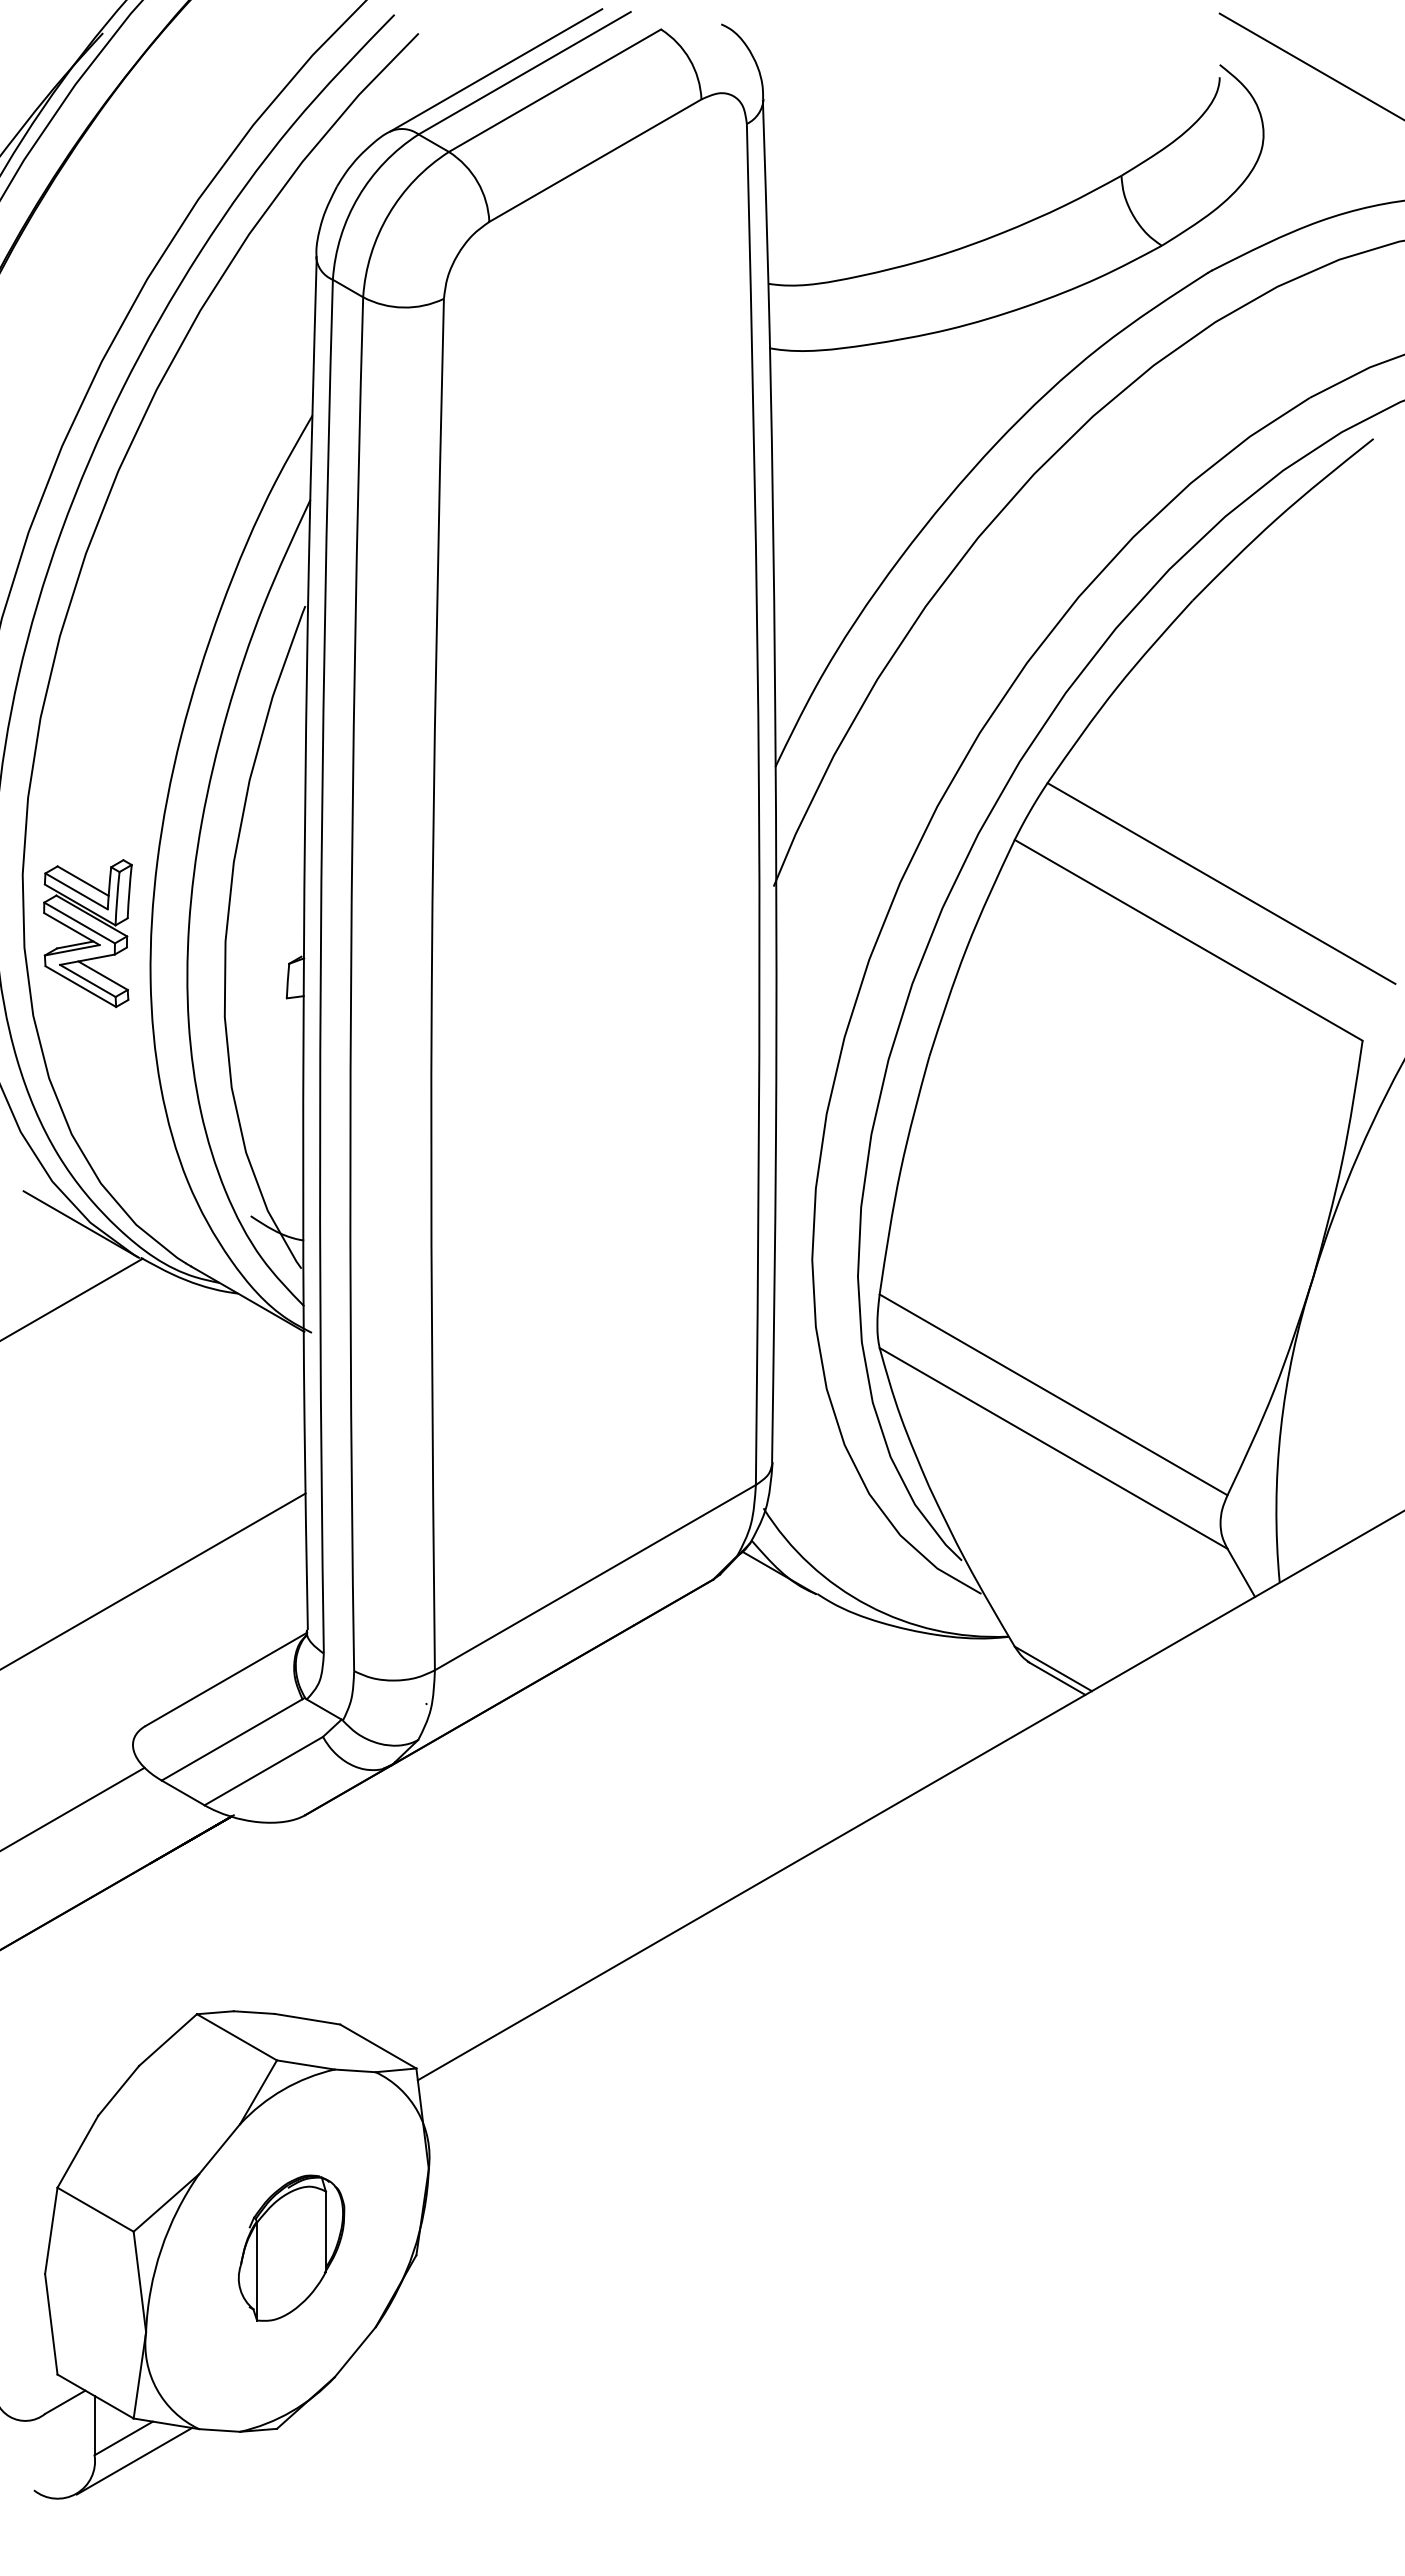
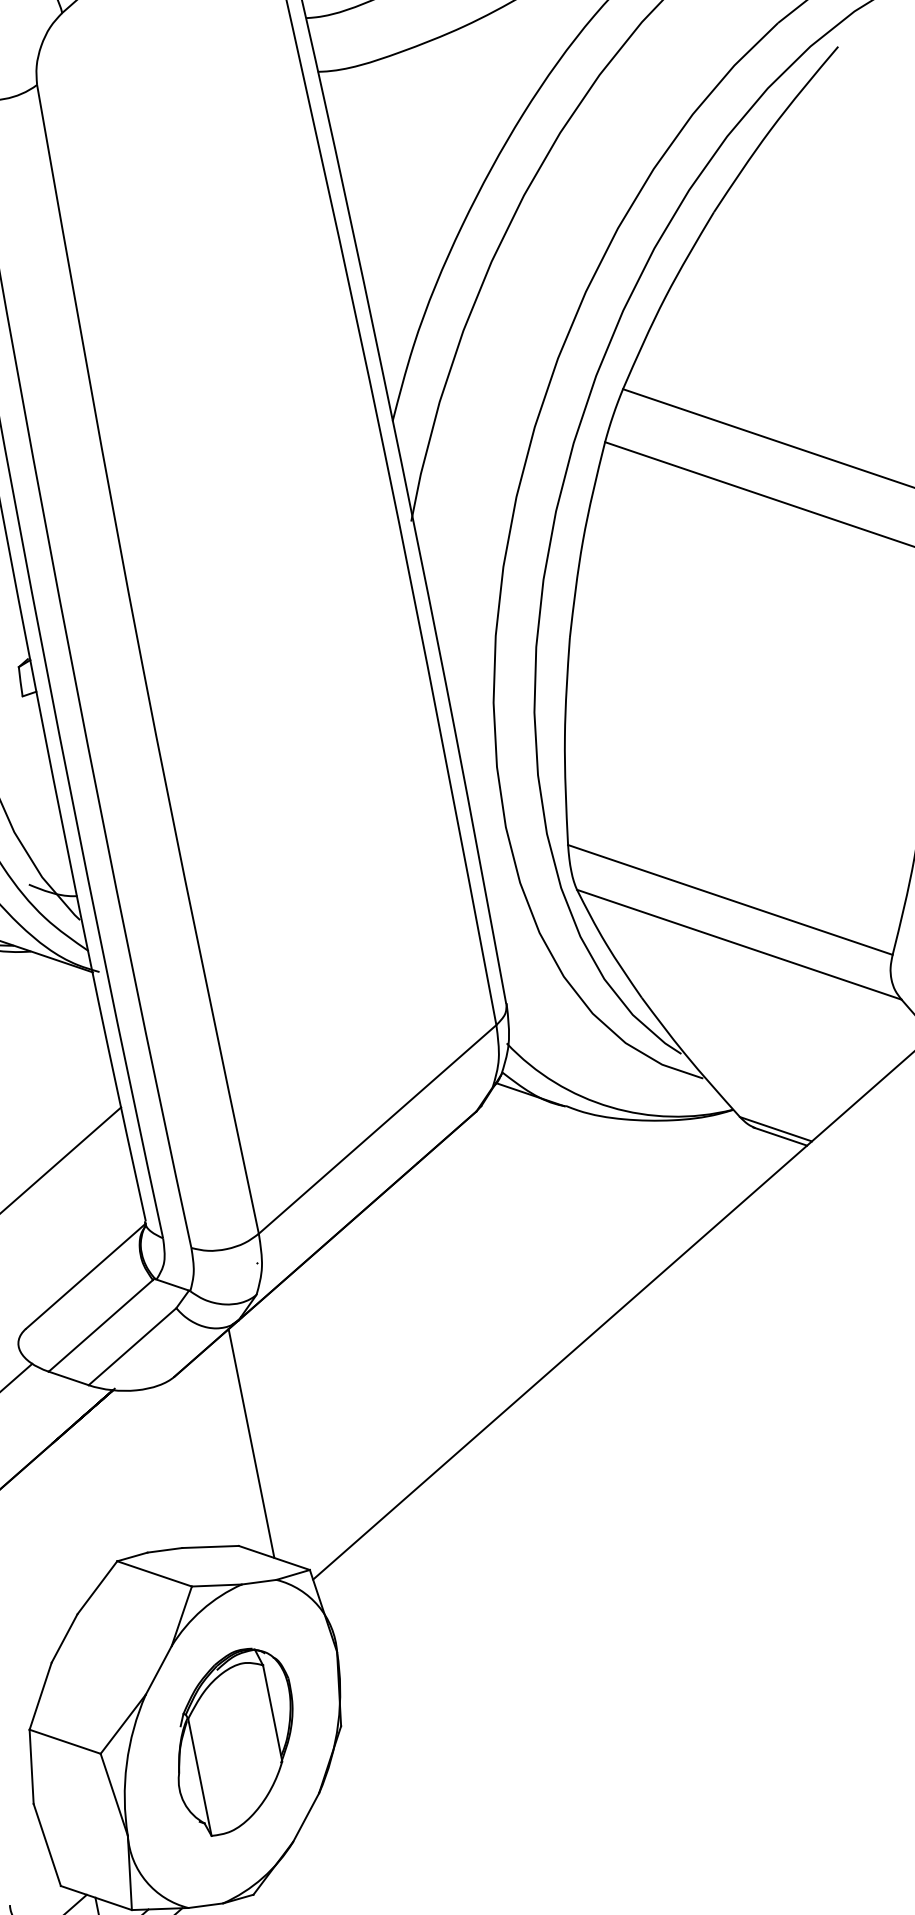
line: (378, 1909) -> (251, 1443), added
part: (291, 2247) -> (235, 1740), size x1.43

